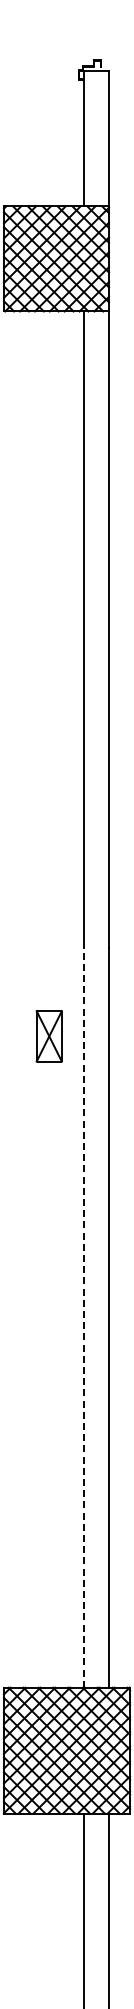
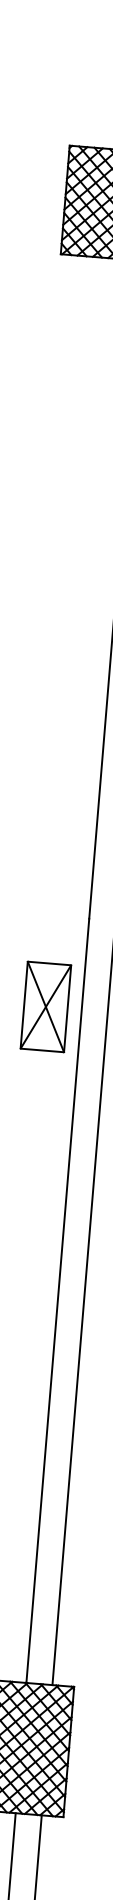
part: (49, 1036) -> (46, 1007), size x1.67
line: (83, 1317) -> (57, 1300), dashed -> solid

